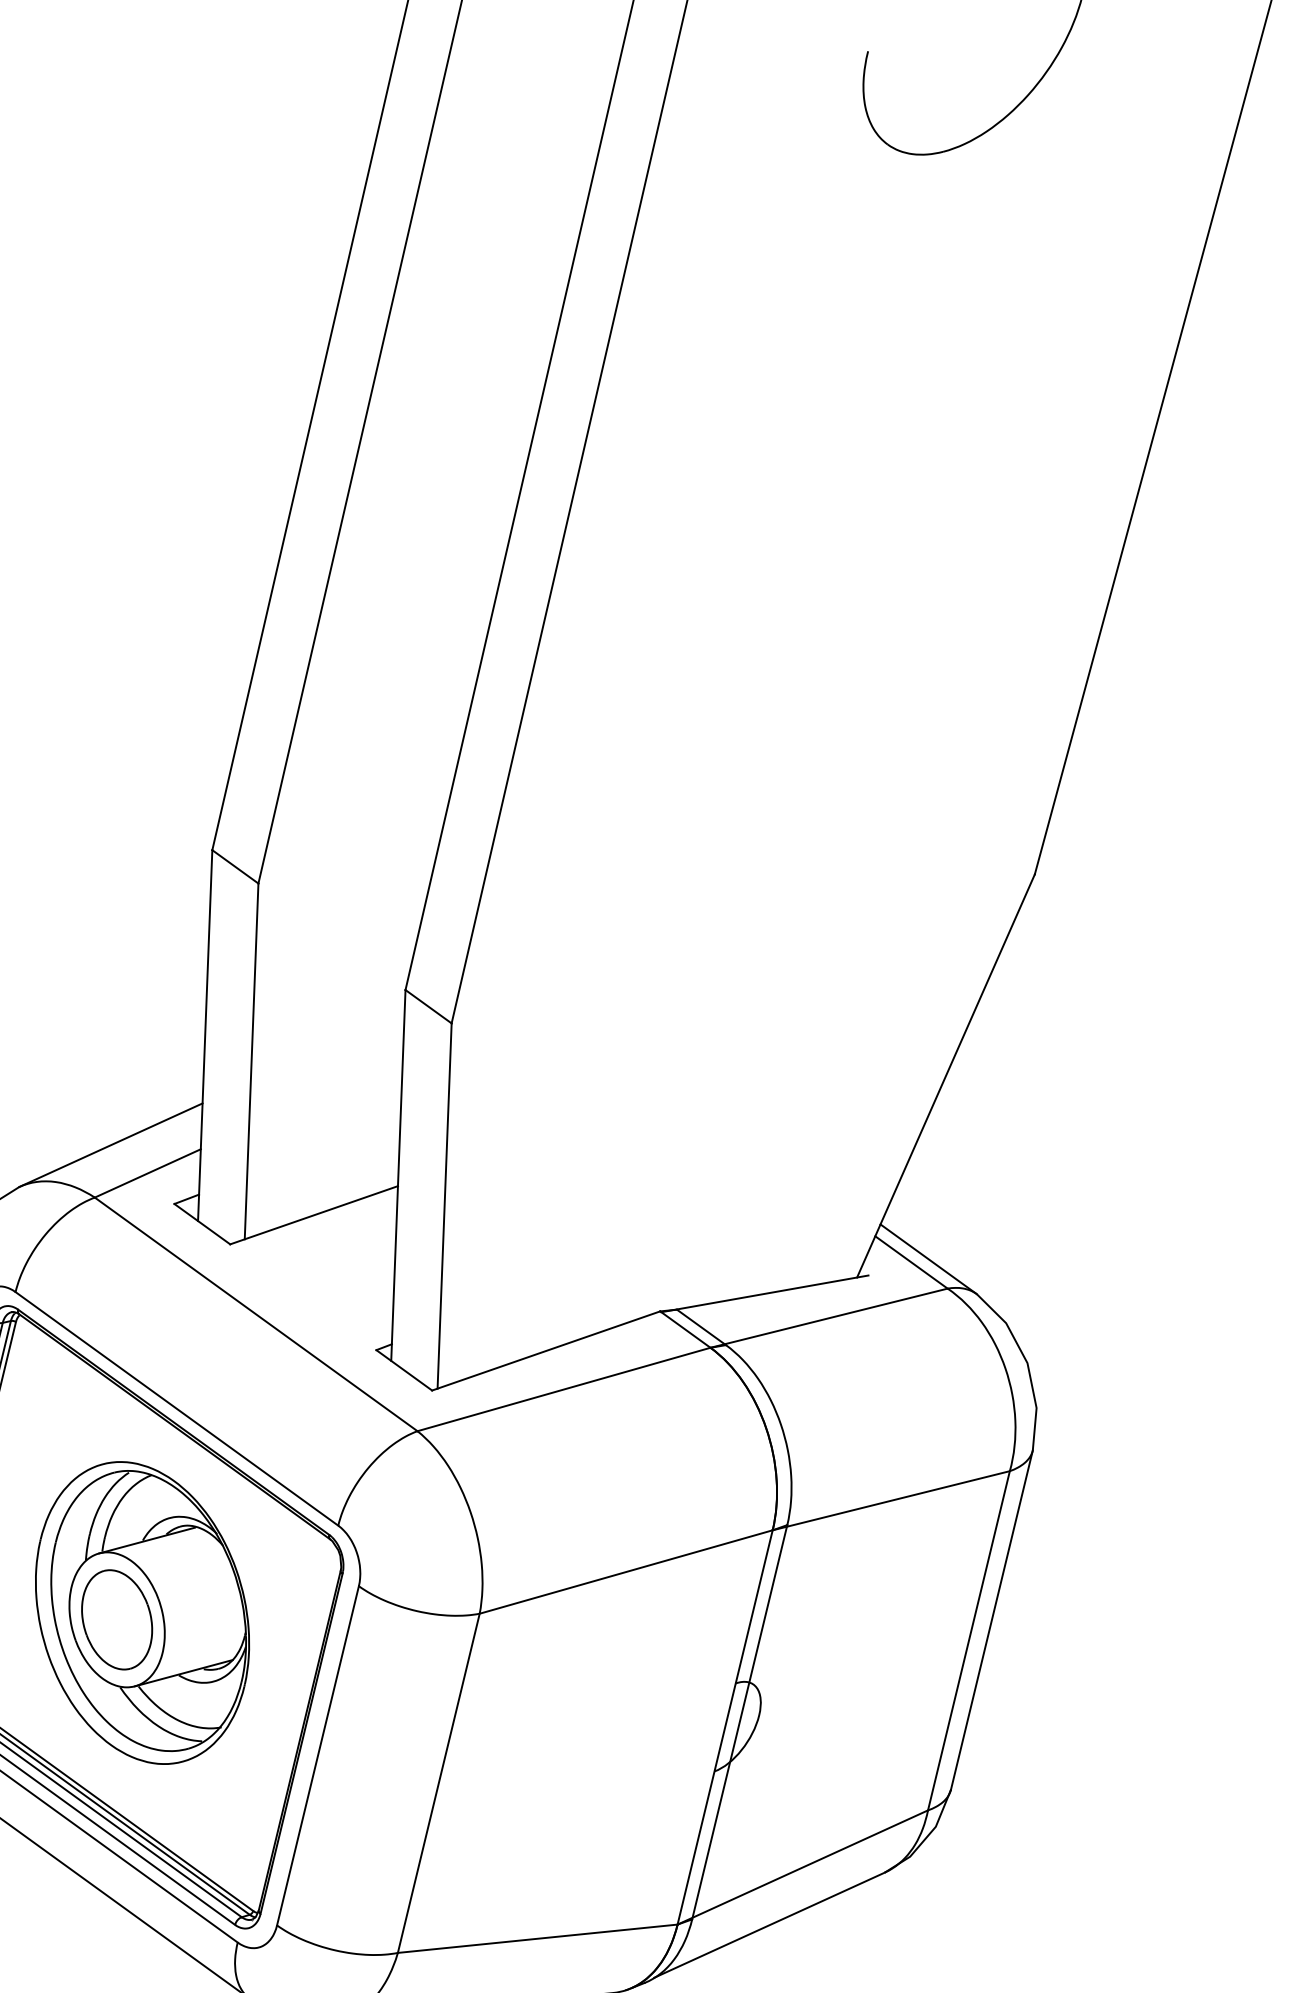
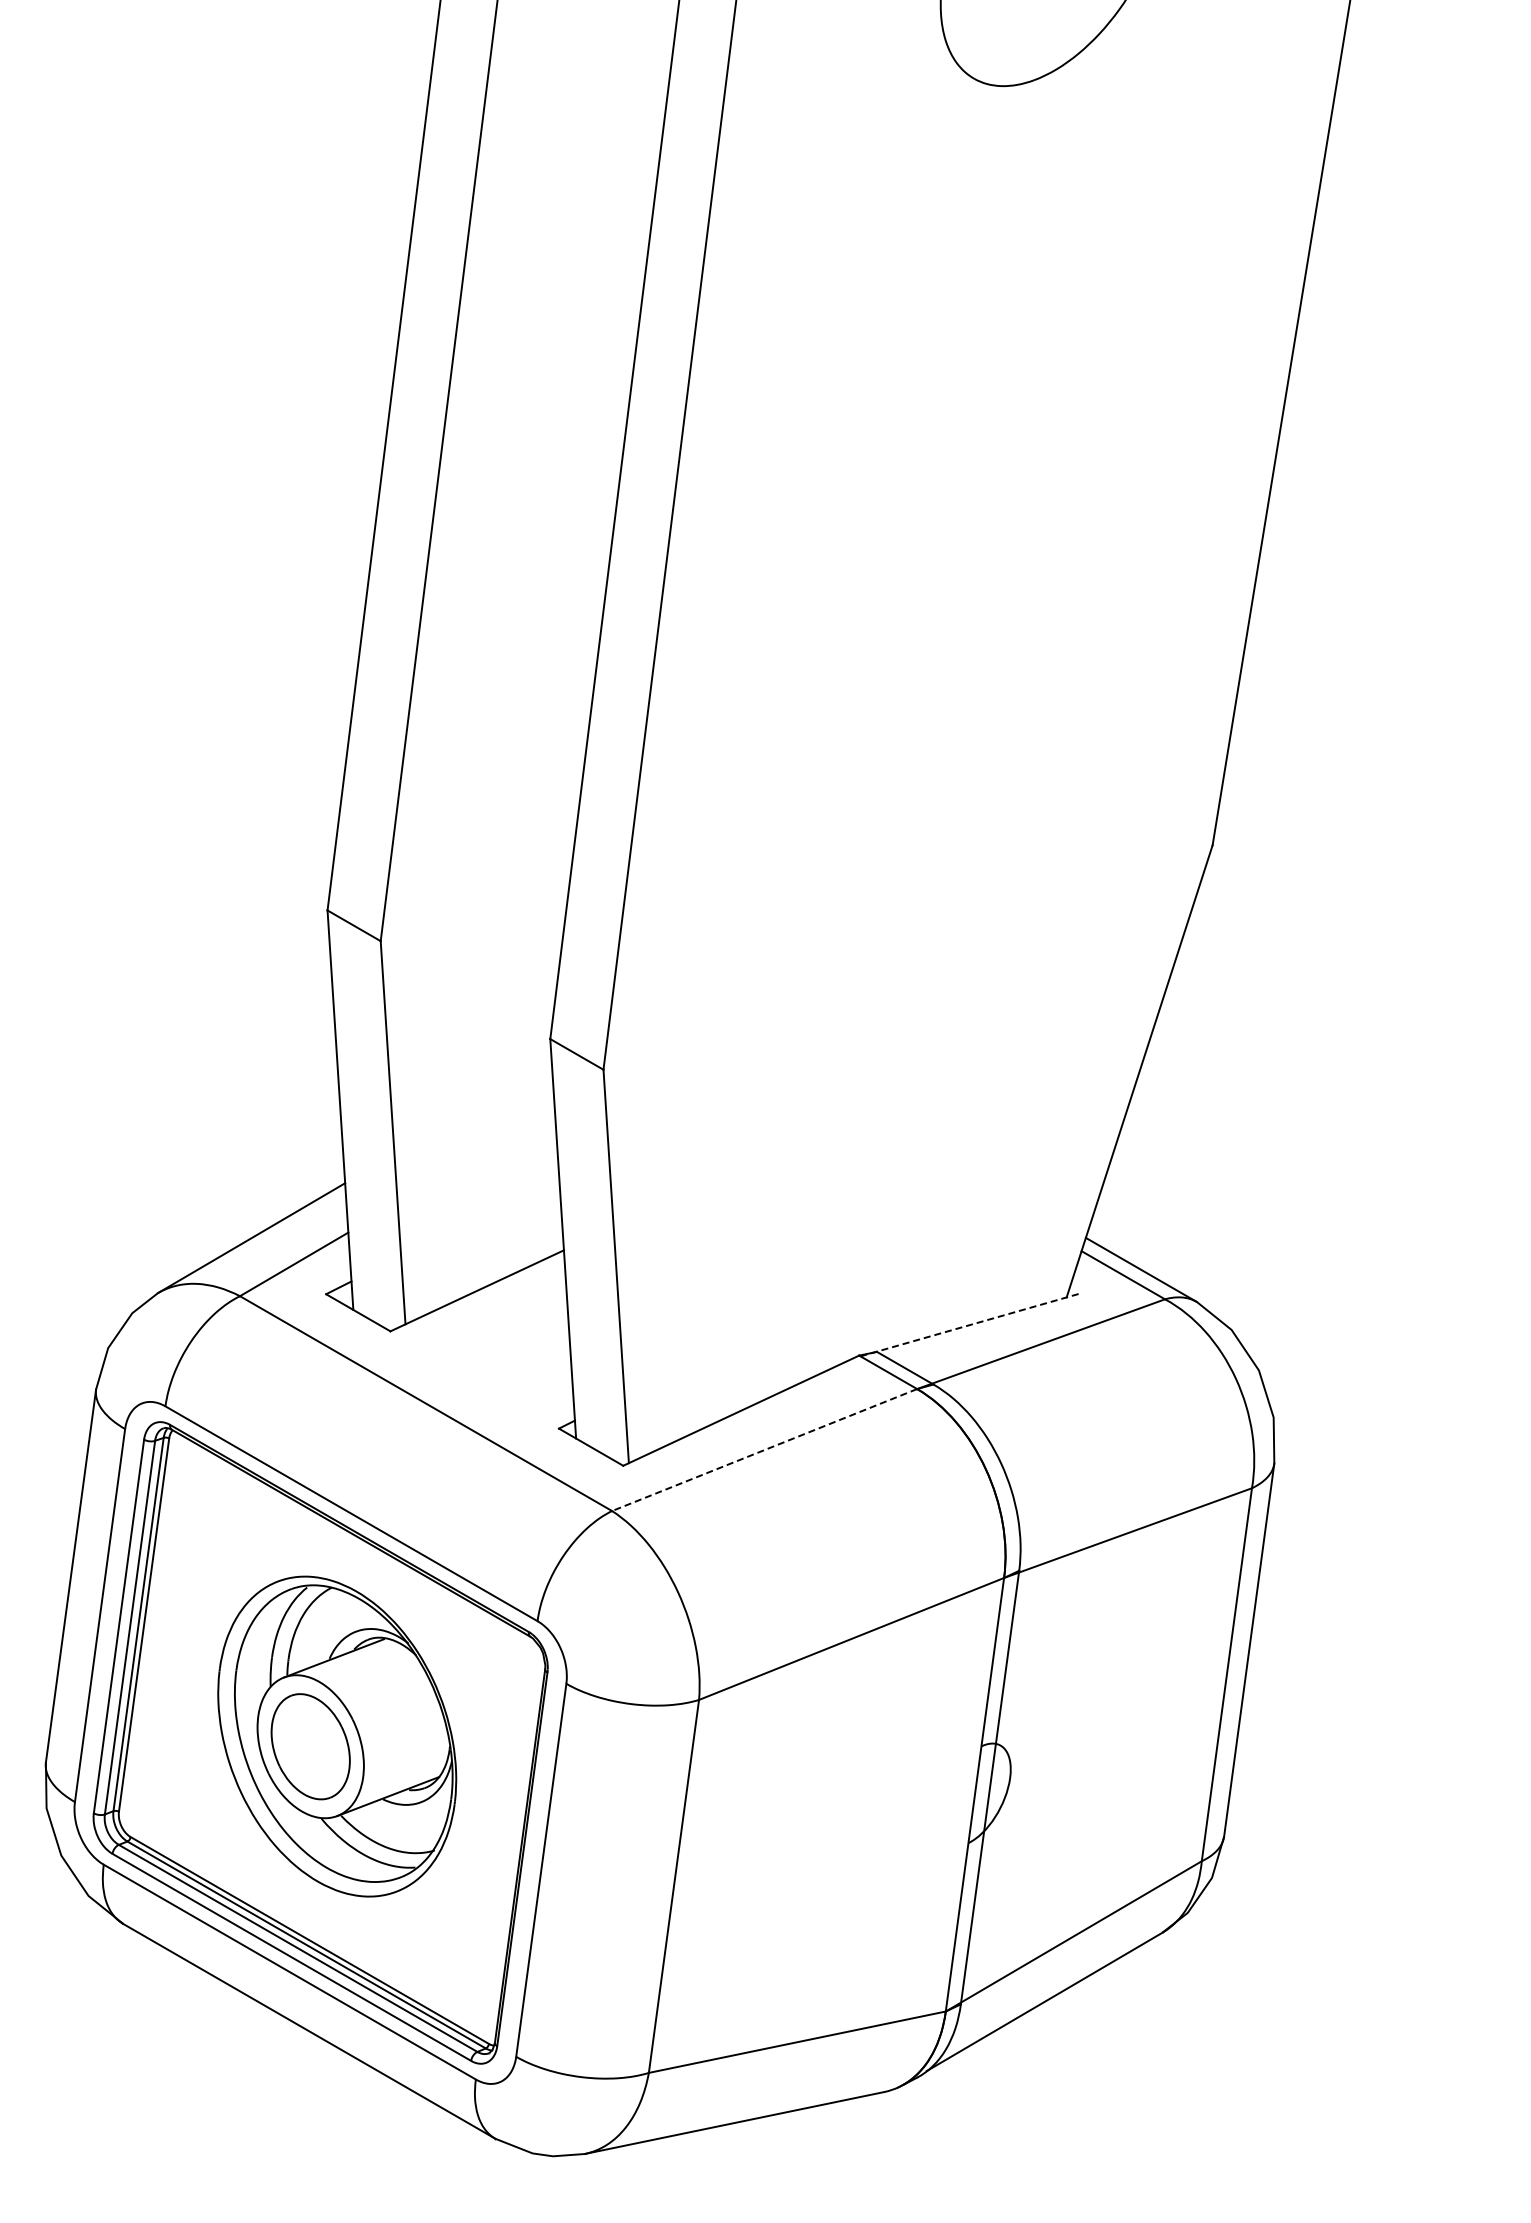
line: (764, 1294) -> (969, 1325), solid -> dashed
line: (563, 1389) -> (764, 1450), solid -> dashed

